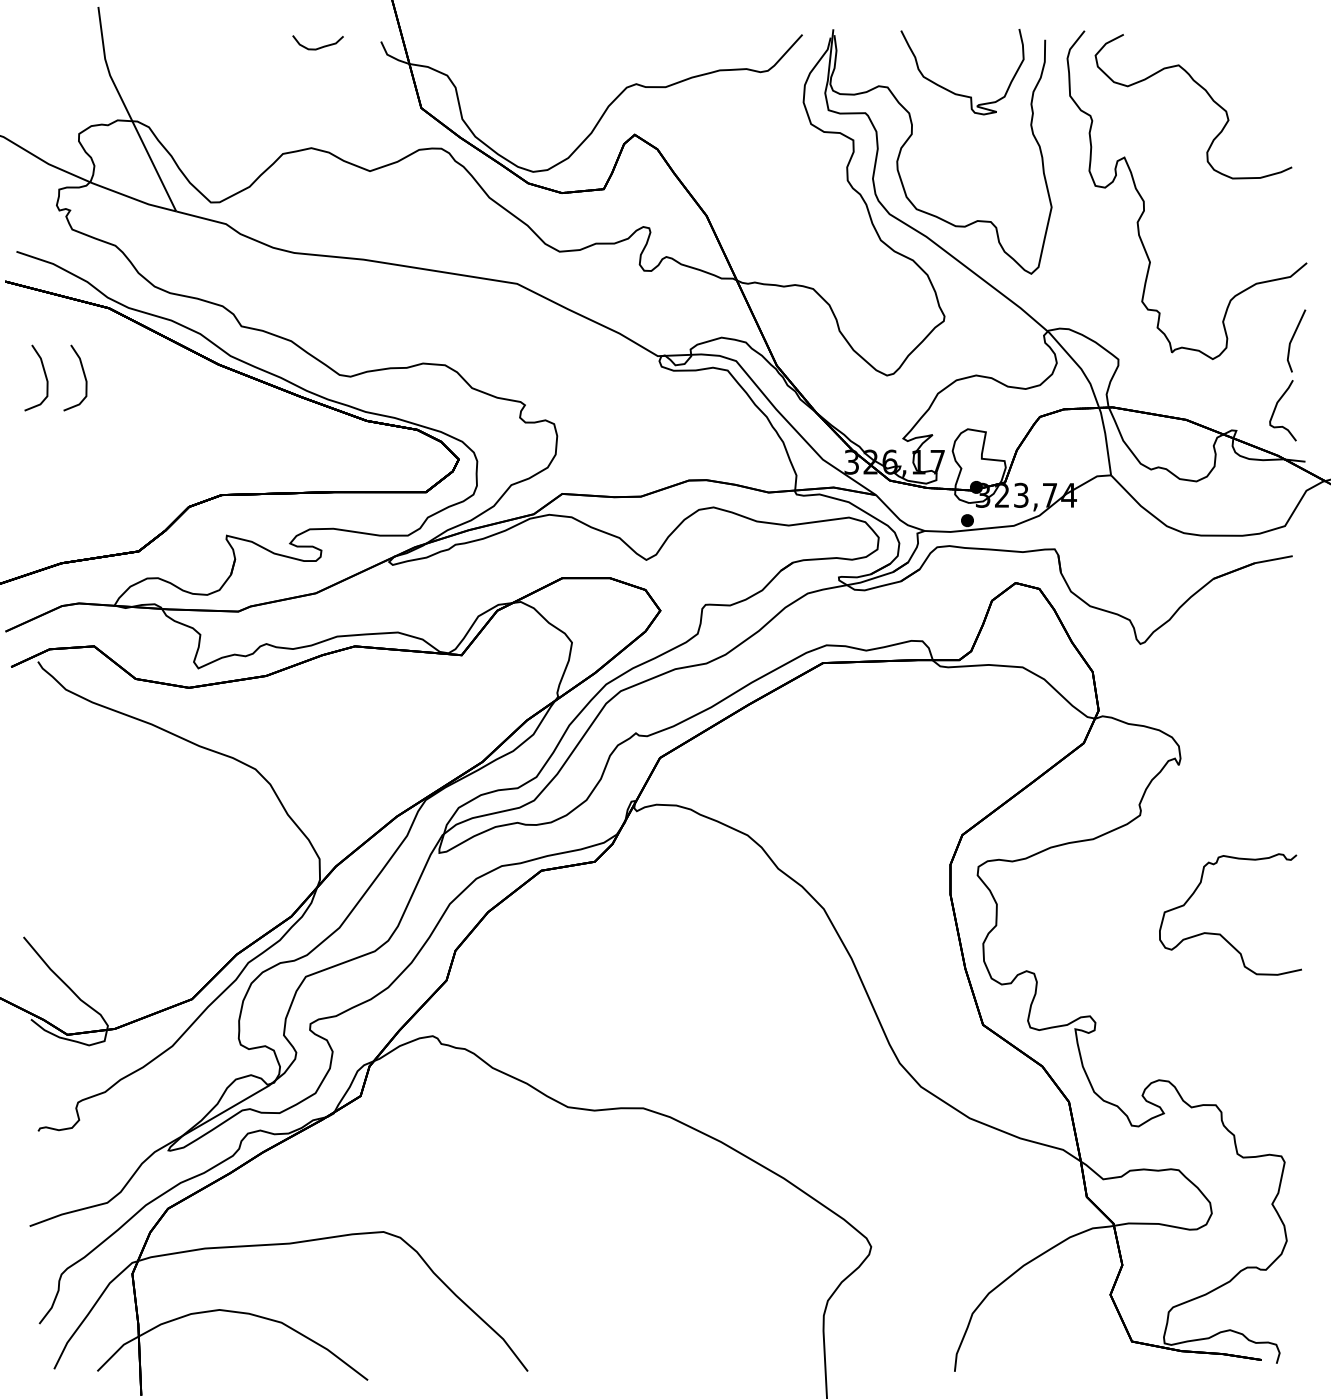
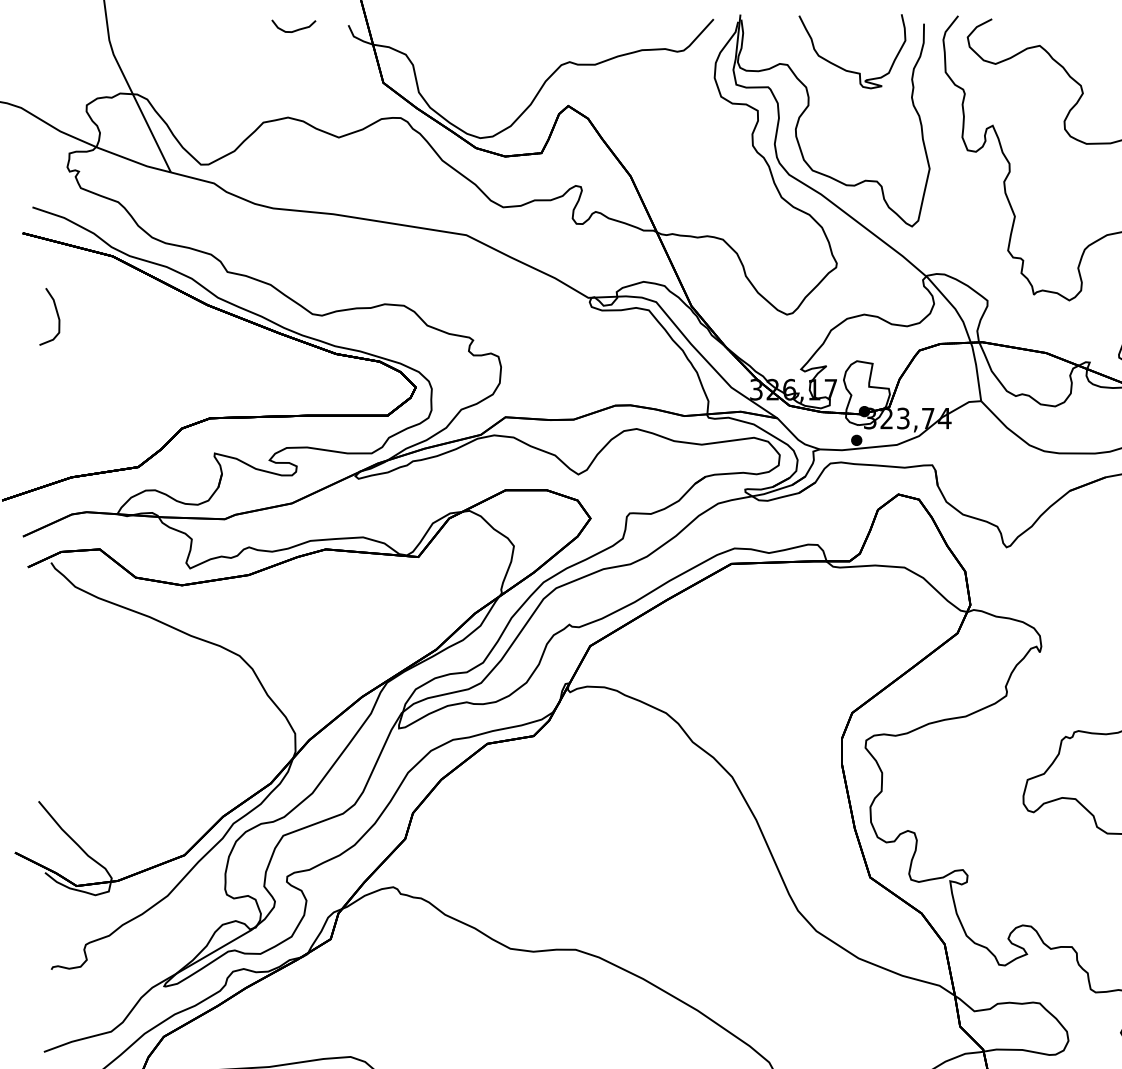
part: (83, 375) -> (90, 314), removed

